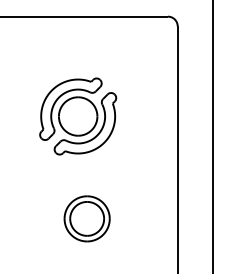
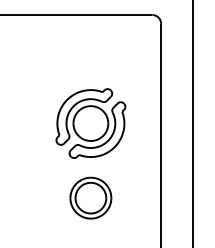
part: (78, 116) -> (91, 123), moved
part: (86, 218) -> (90, 197), moved

